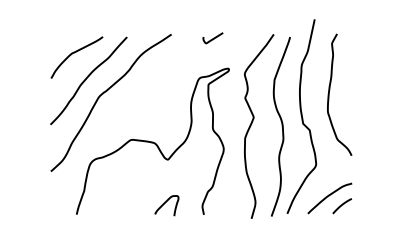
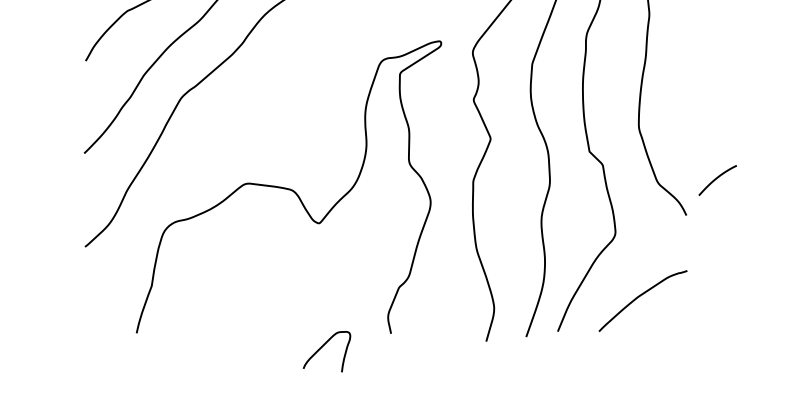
curve: (165, 203) -> (324, 346), moved
line: (341, 206) -> (716, 181), moved

